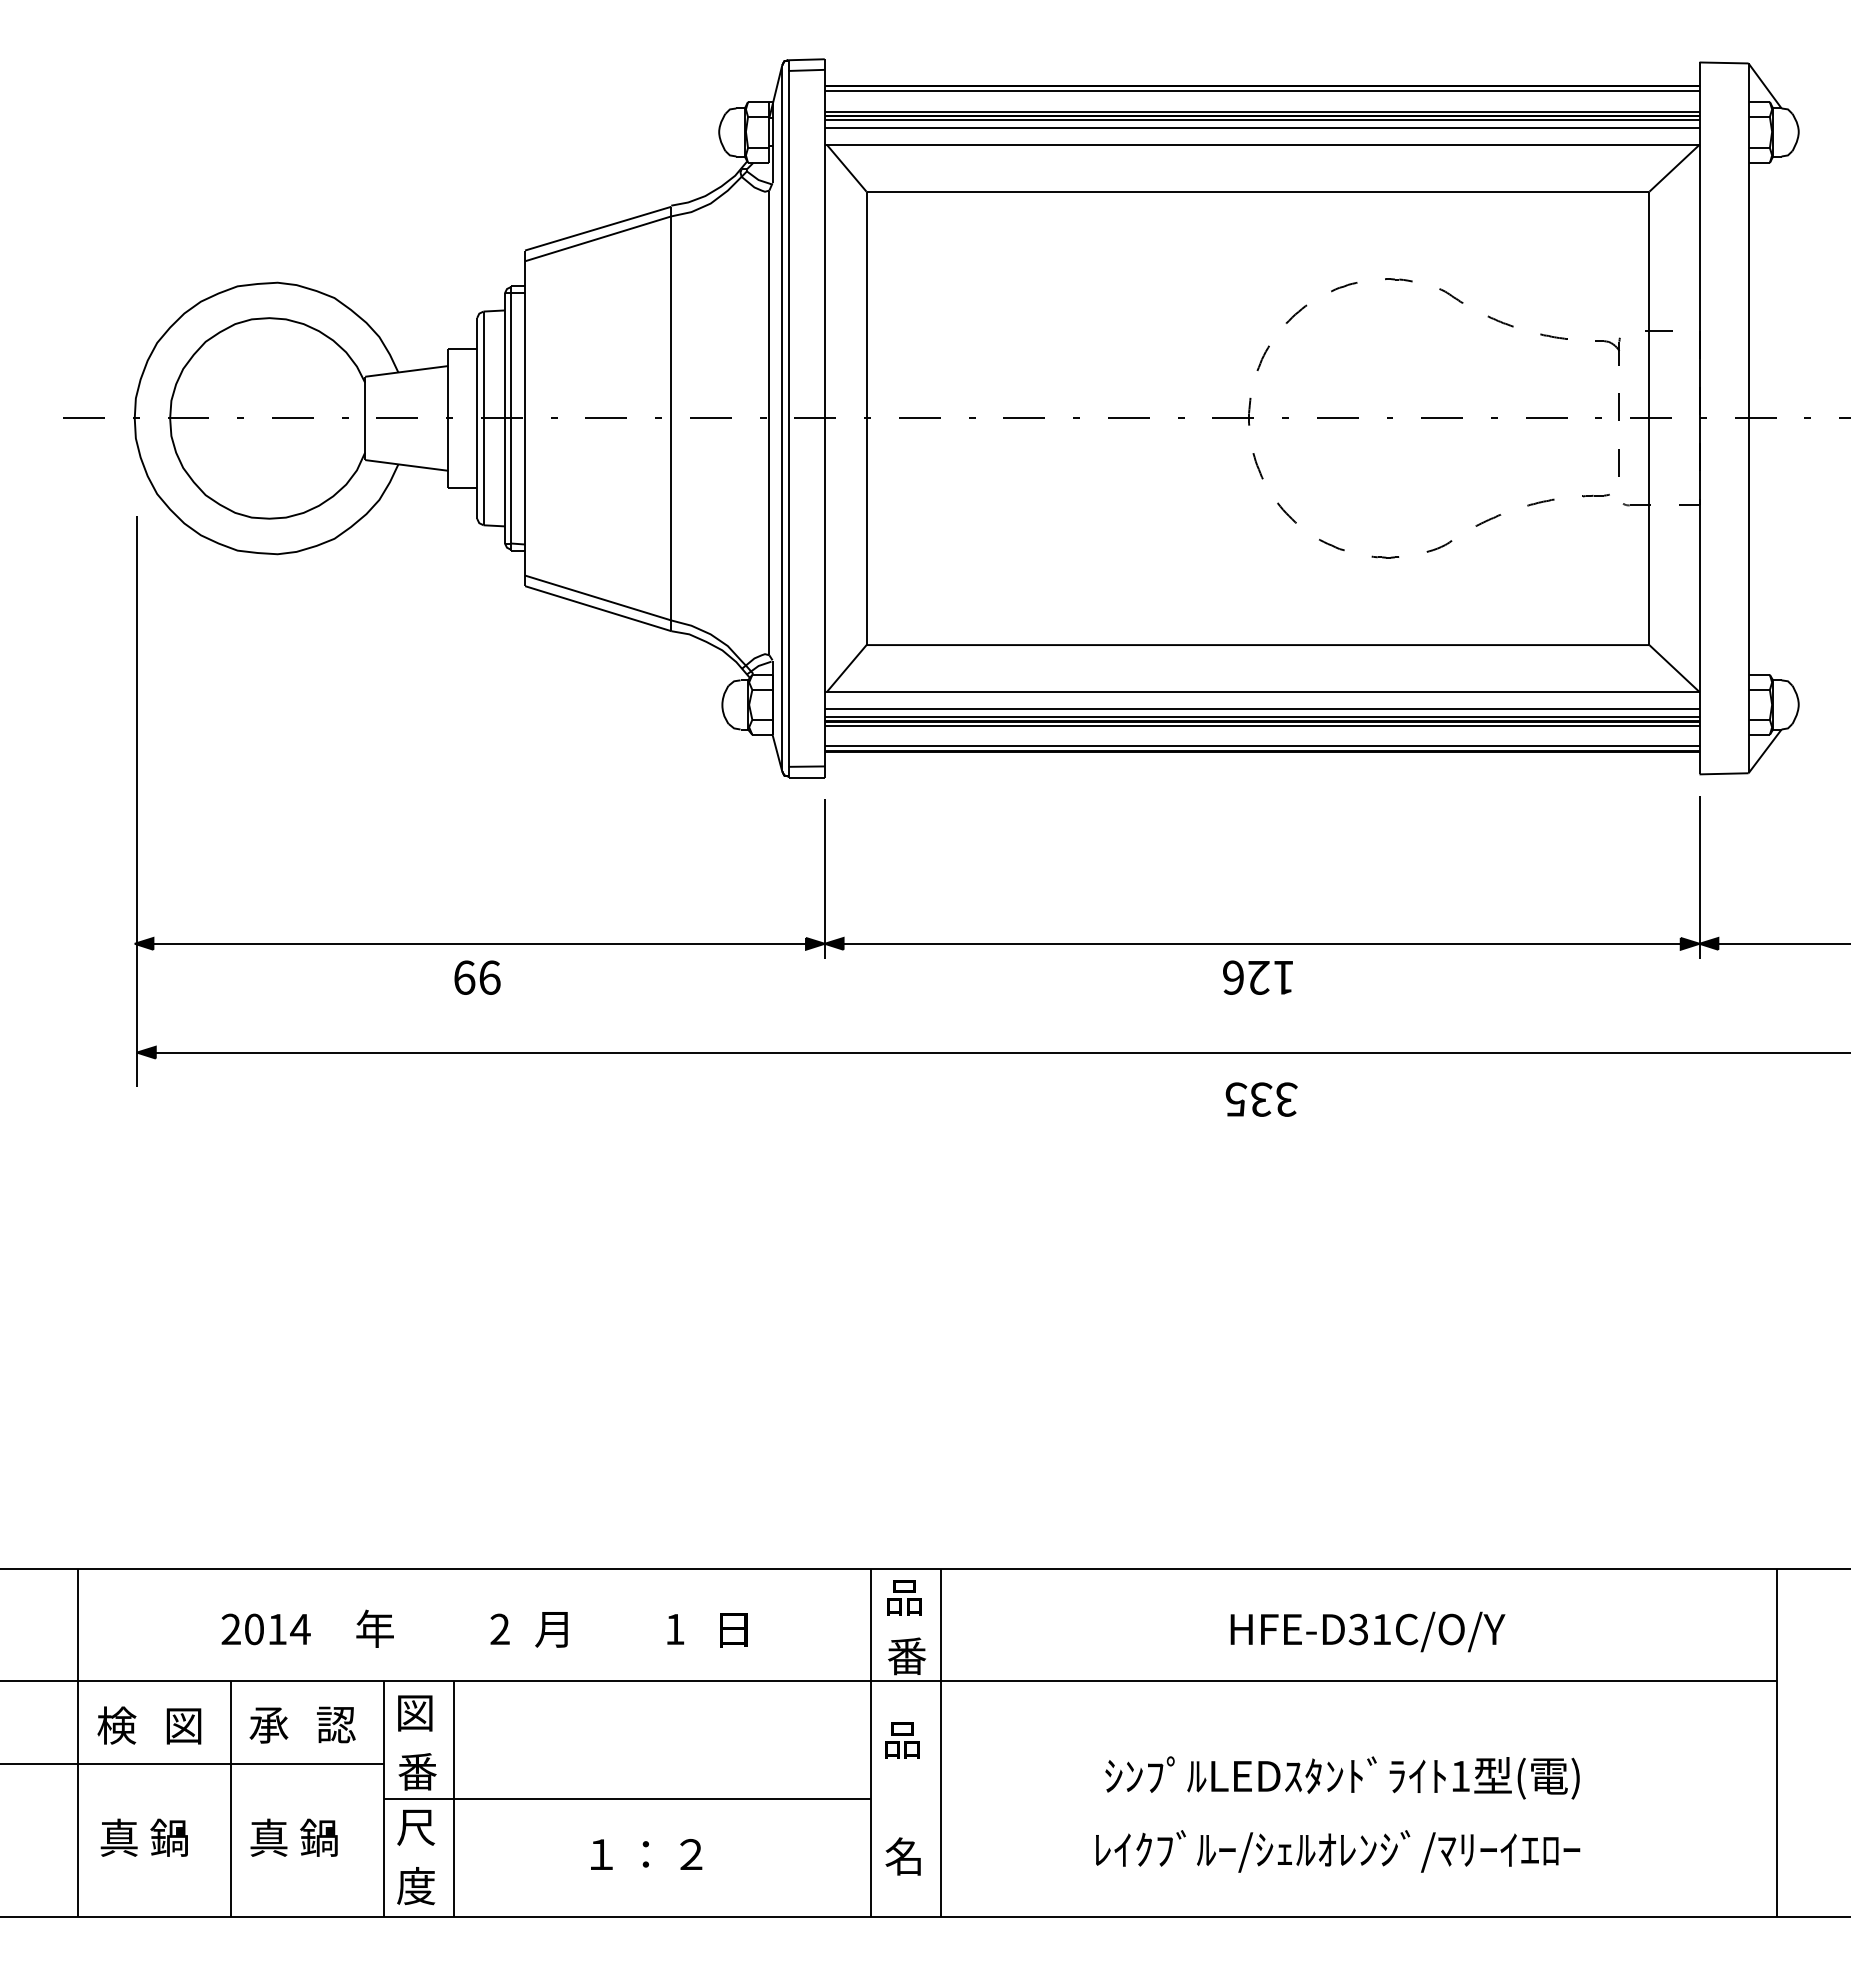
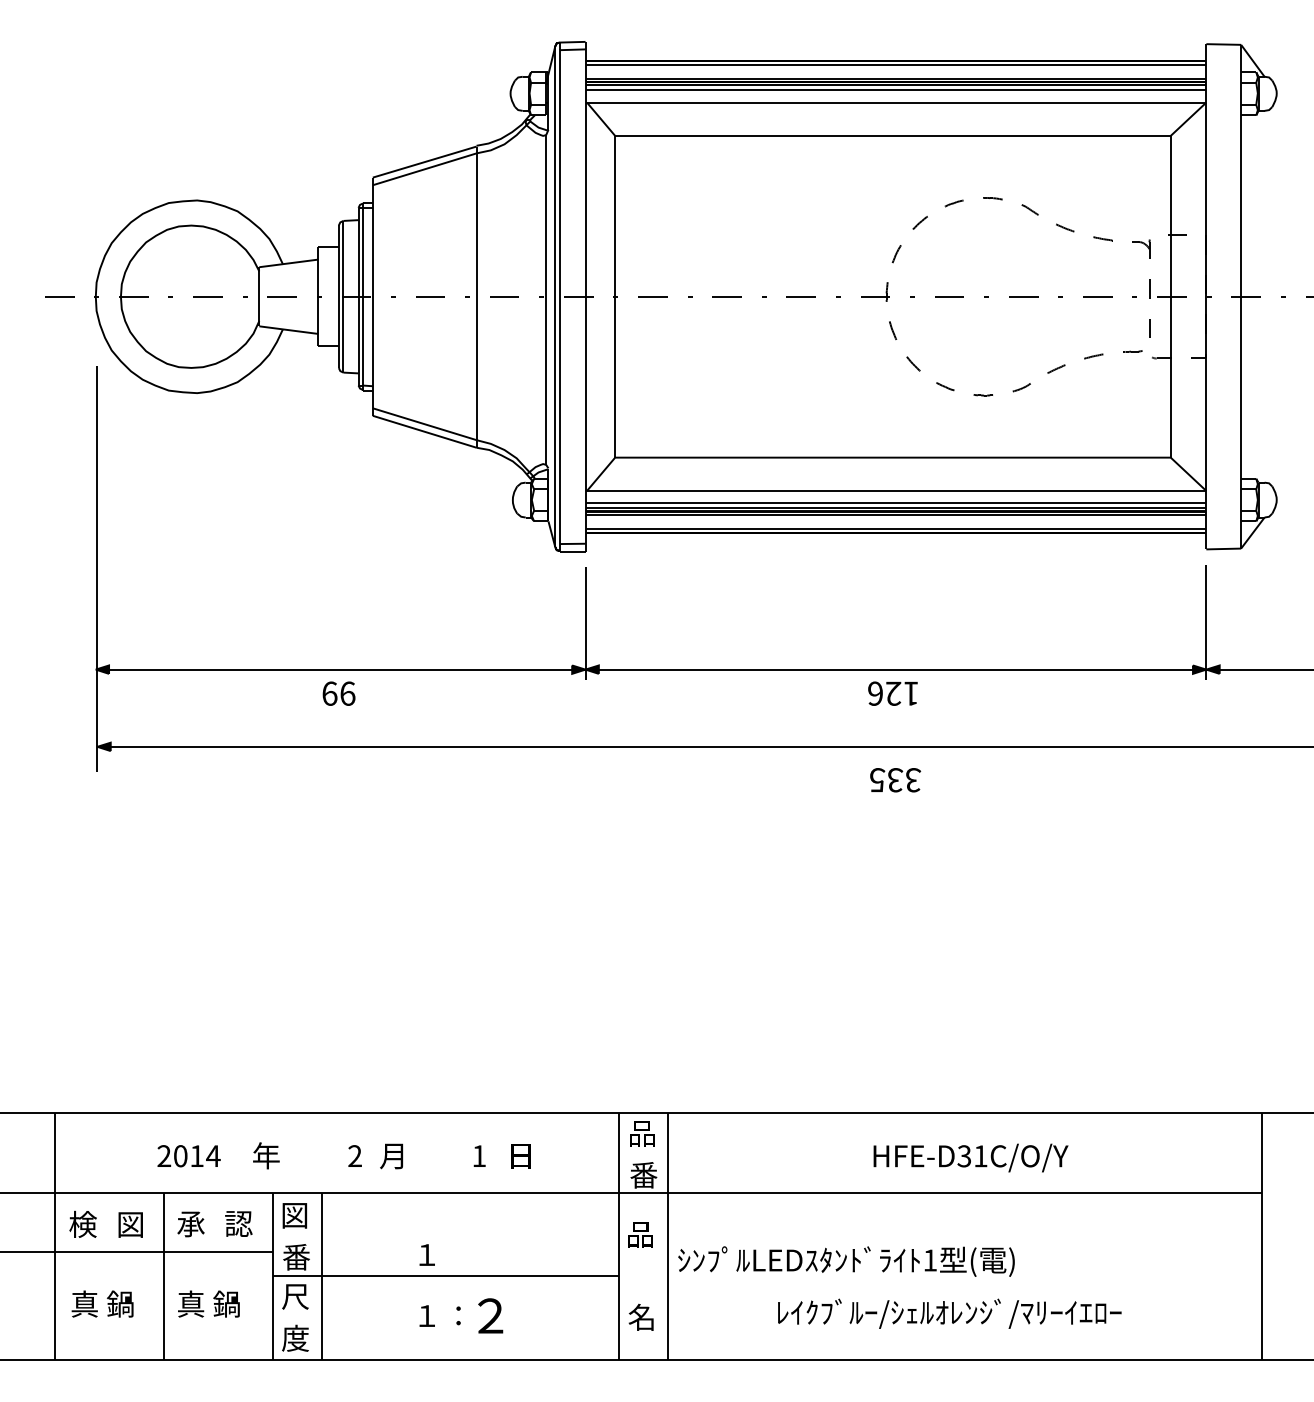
part: (601, 1768) -> (427, 1254), added
text: (1342, 1777) -> (846, 1261), moved
part: (691, 1854) -> (490, 1315), size x1.6

